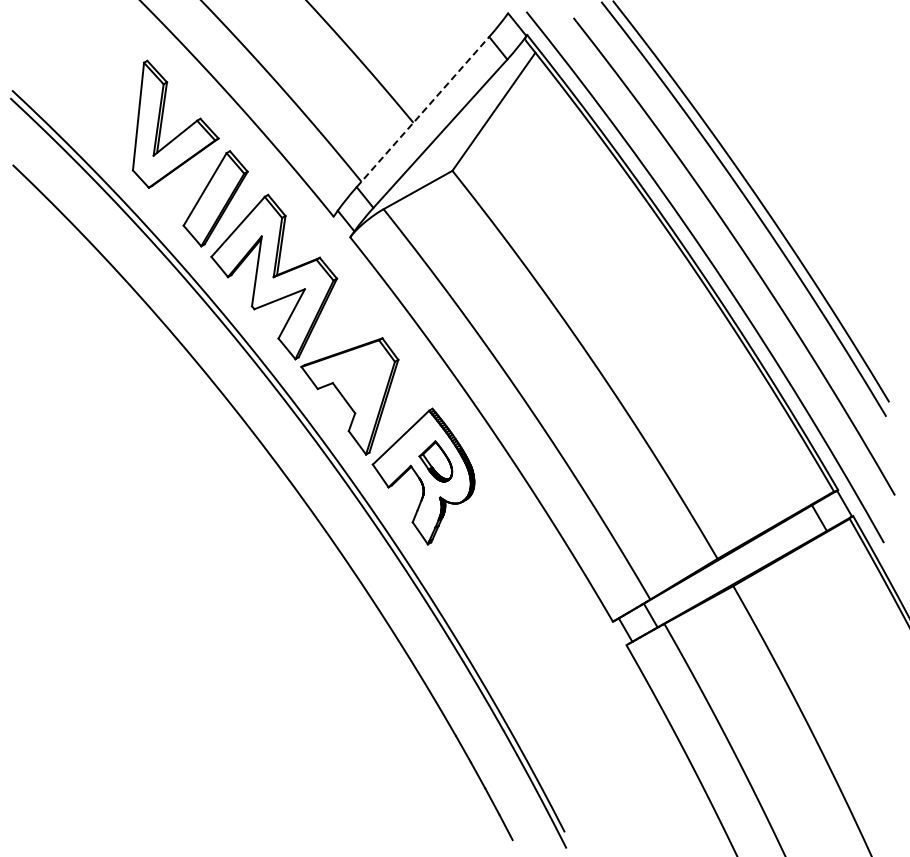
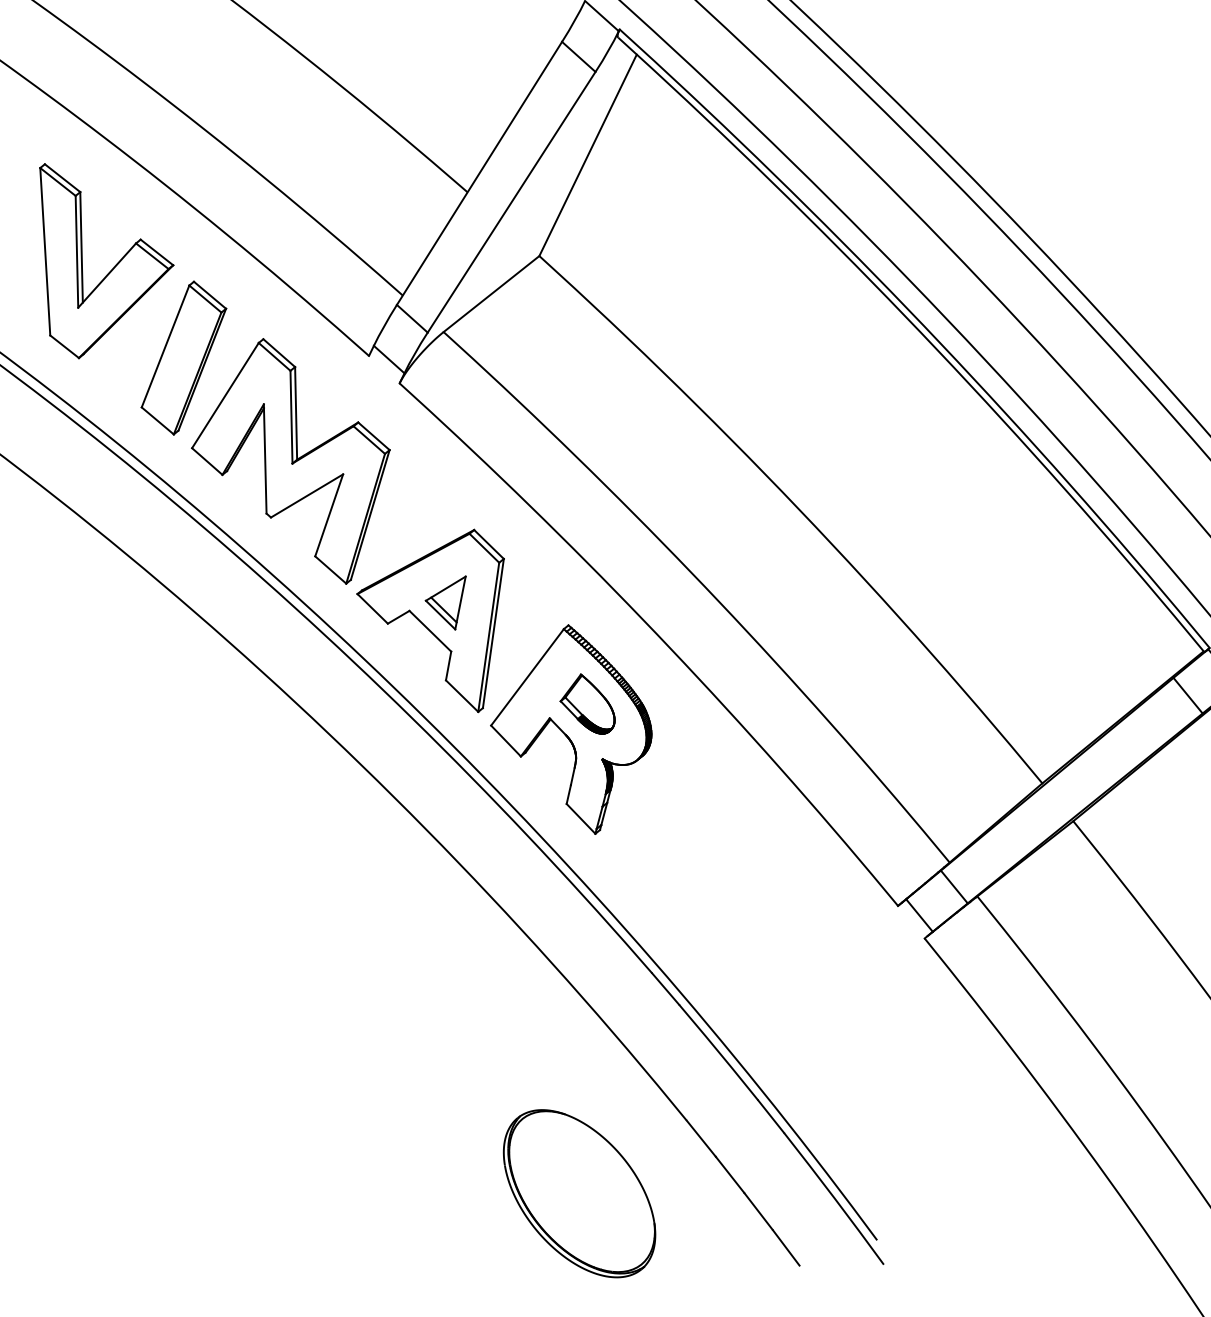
line: (423, 111) -> (480, 172), dashed -> solid
part: (358, 383) -> (448, 605), added
part: (379, 771) -> (578, 1193), added

